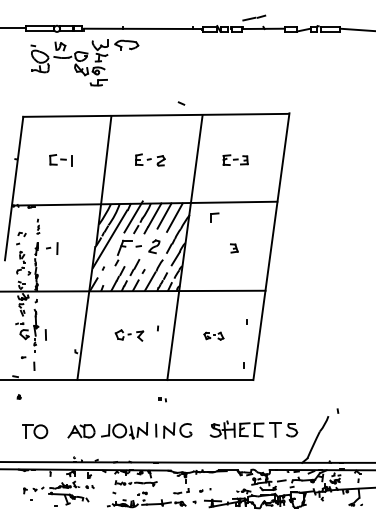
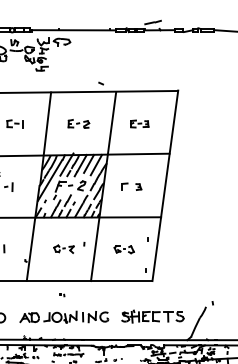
part: (214, 217) -> (124, 186), moved
part: (213, 336) -> (123, 249), size x1.43
part: (162, 399) -> (61, 294), moved

